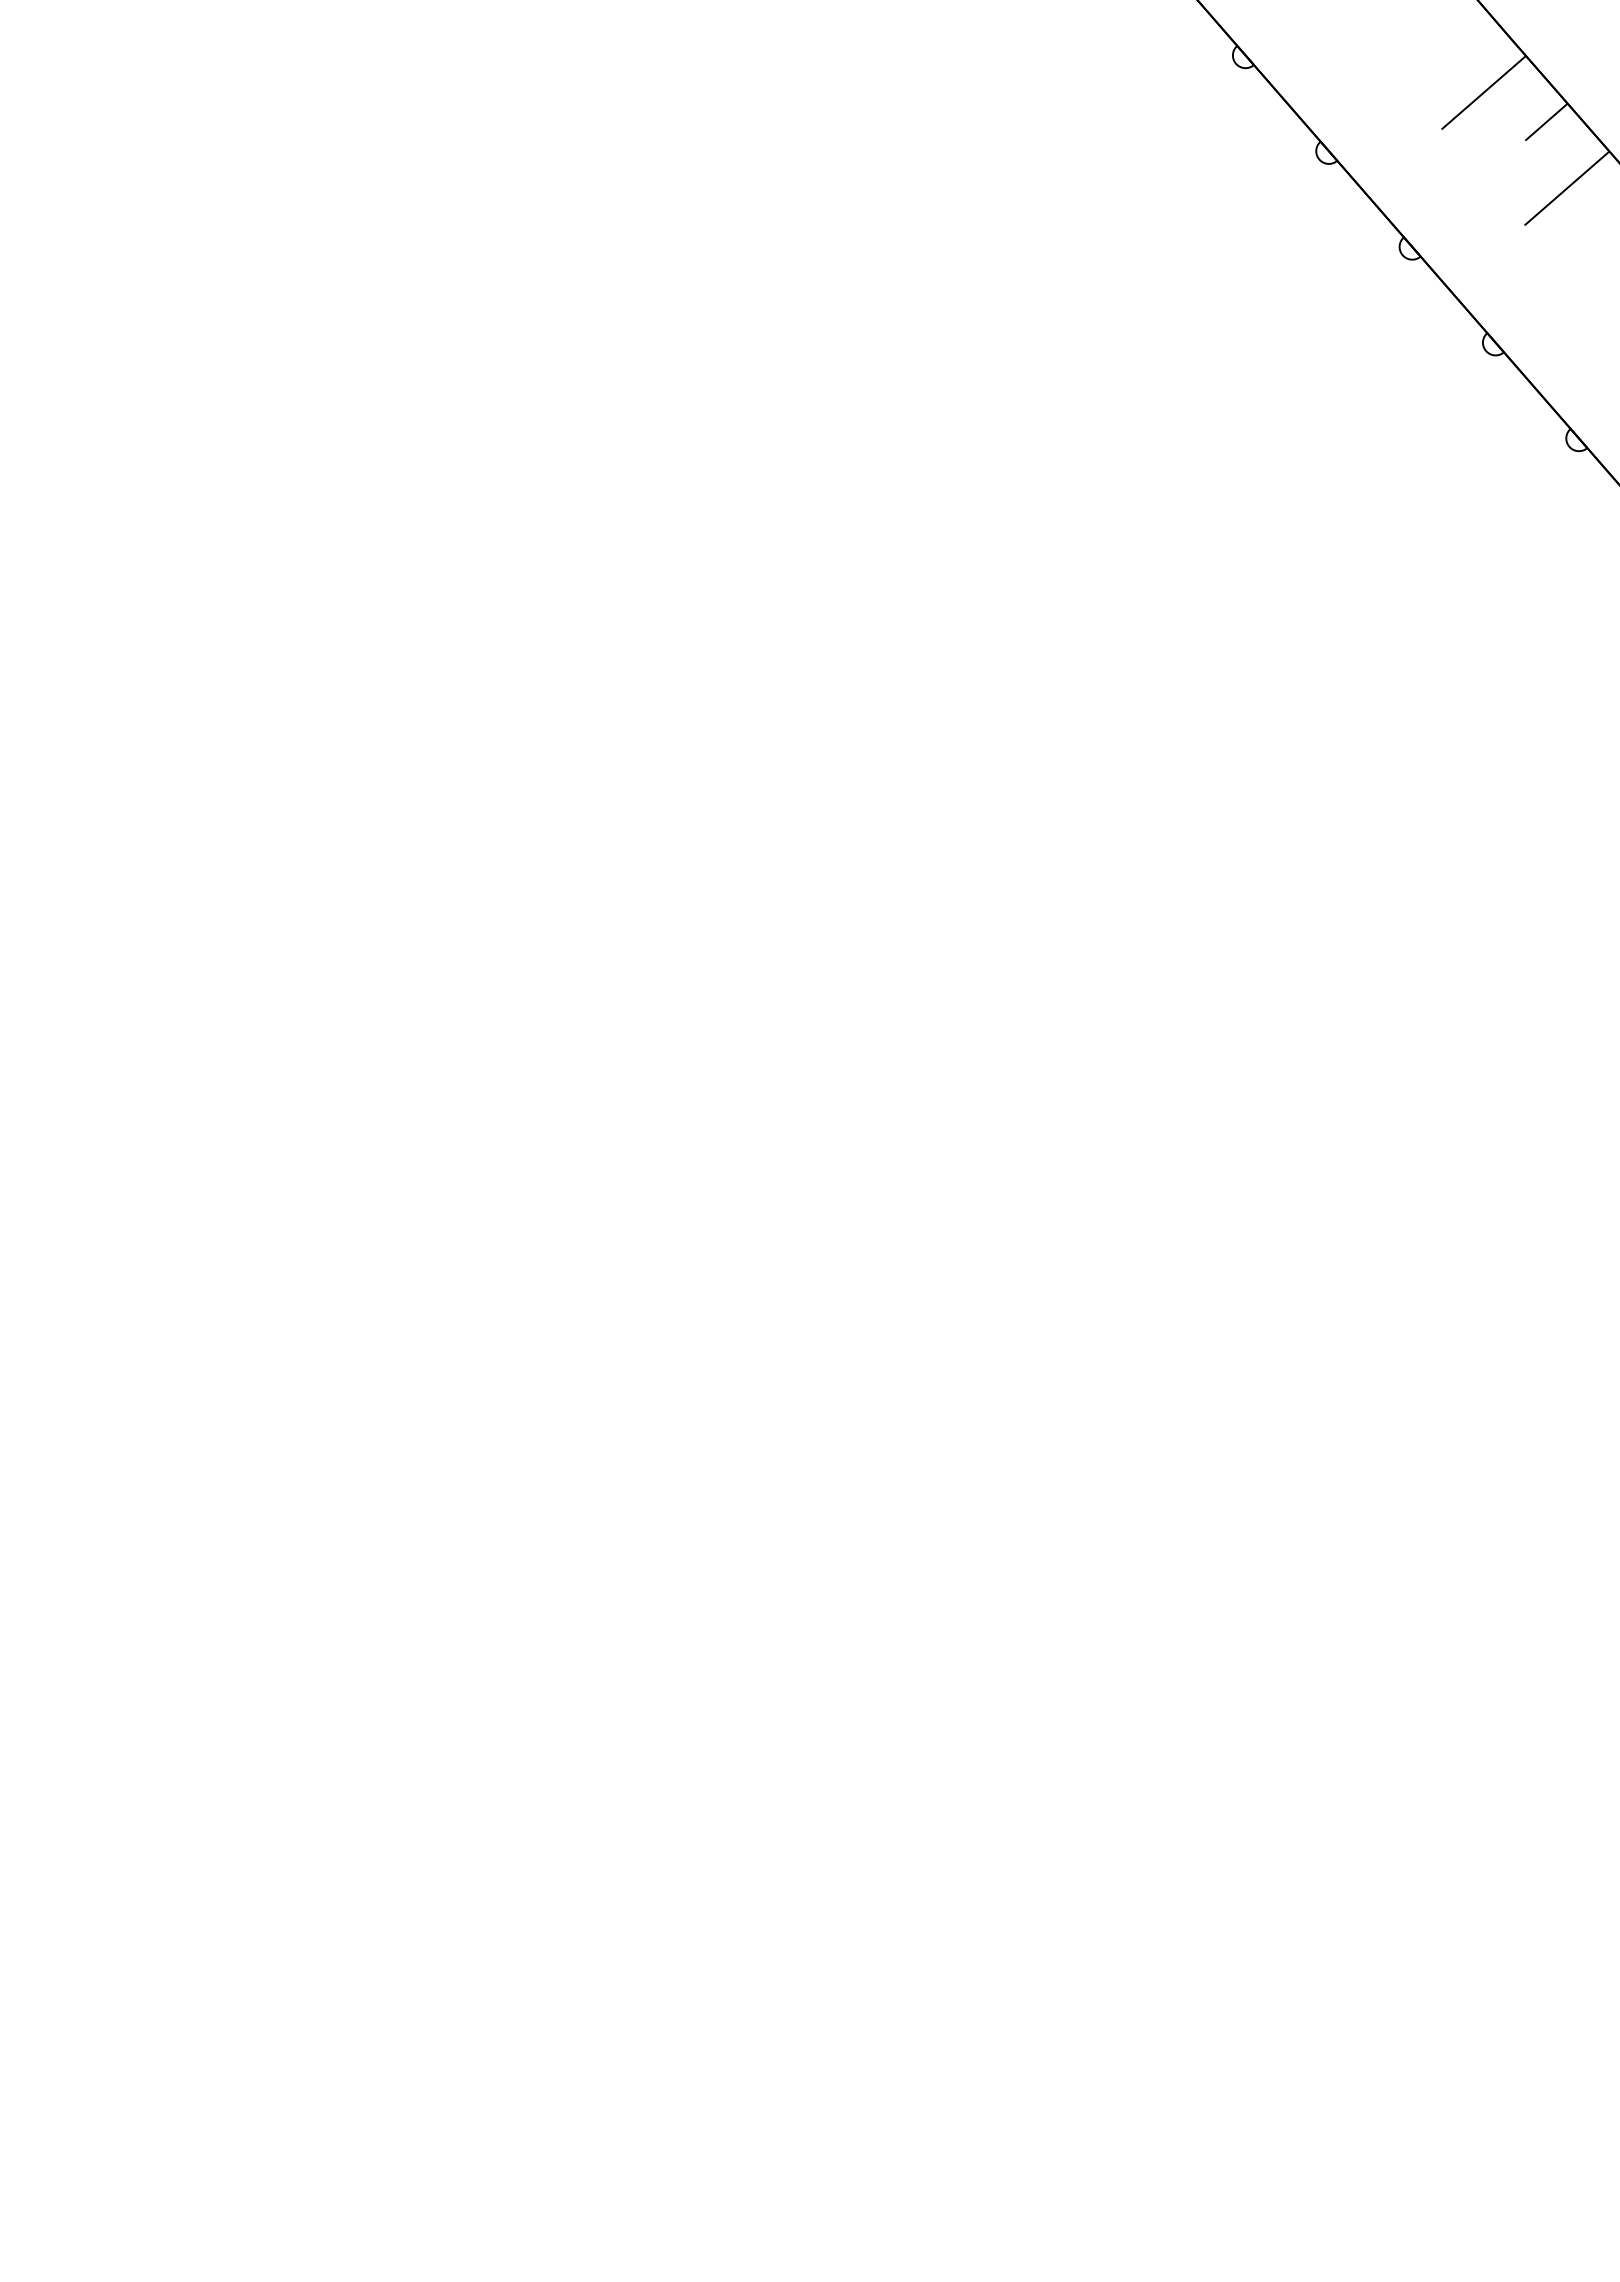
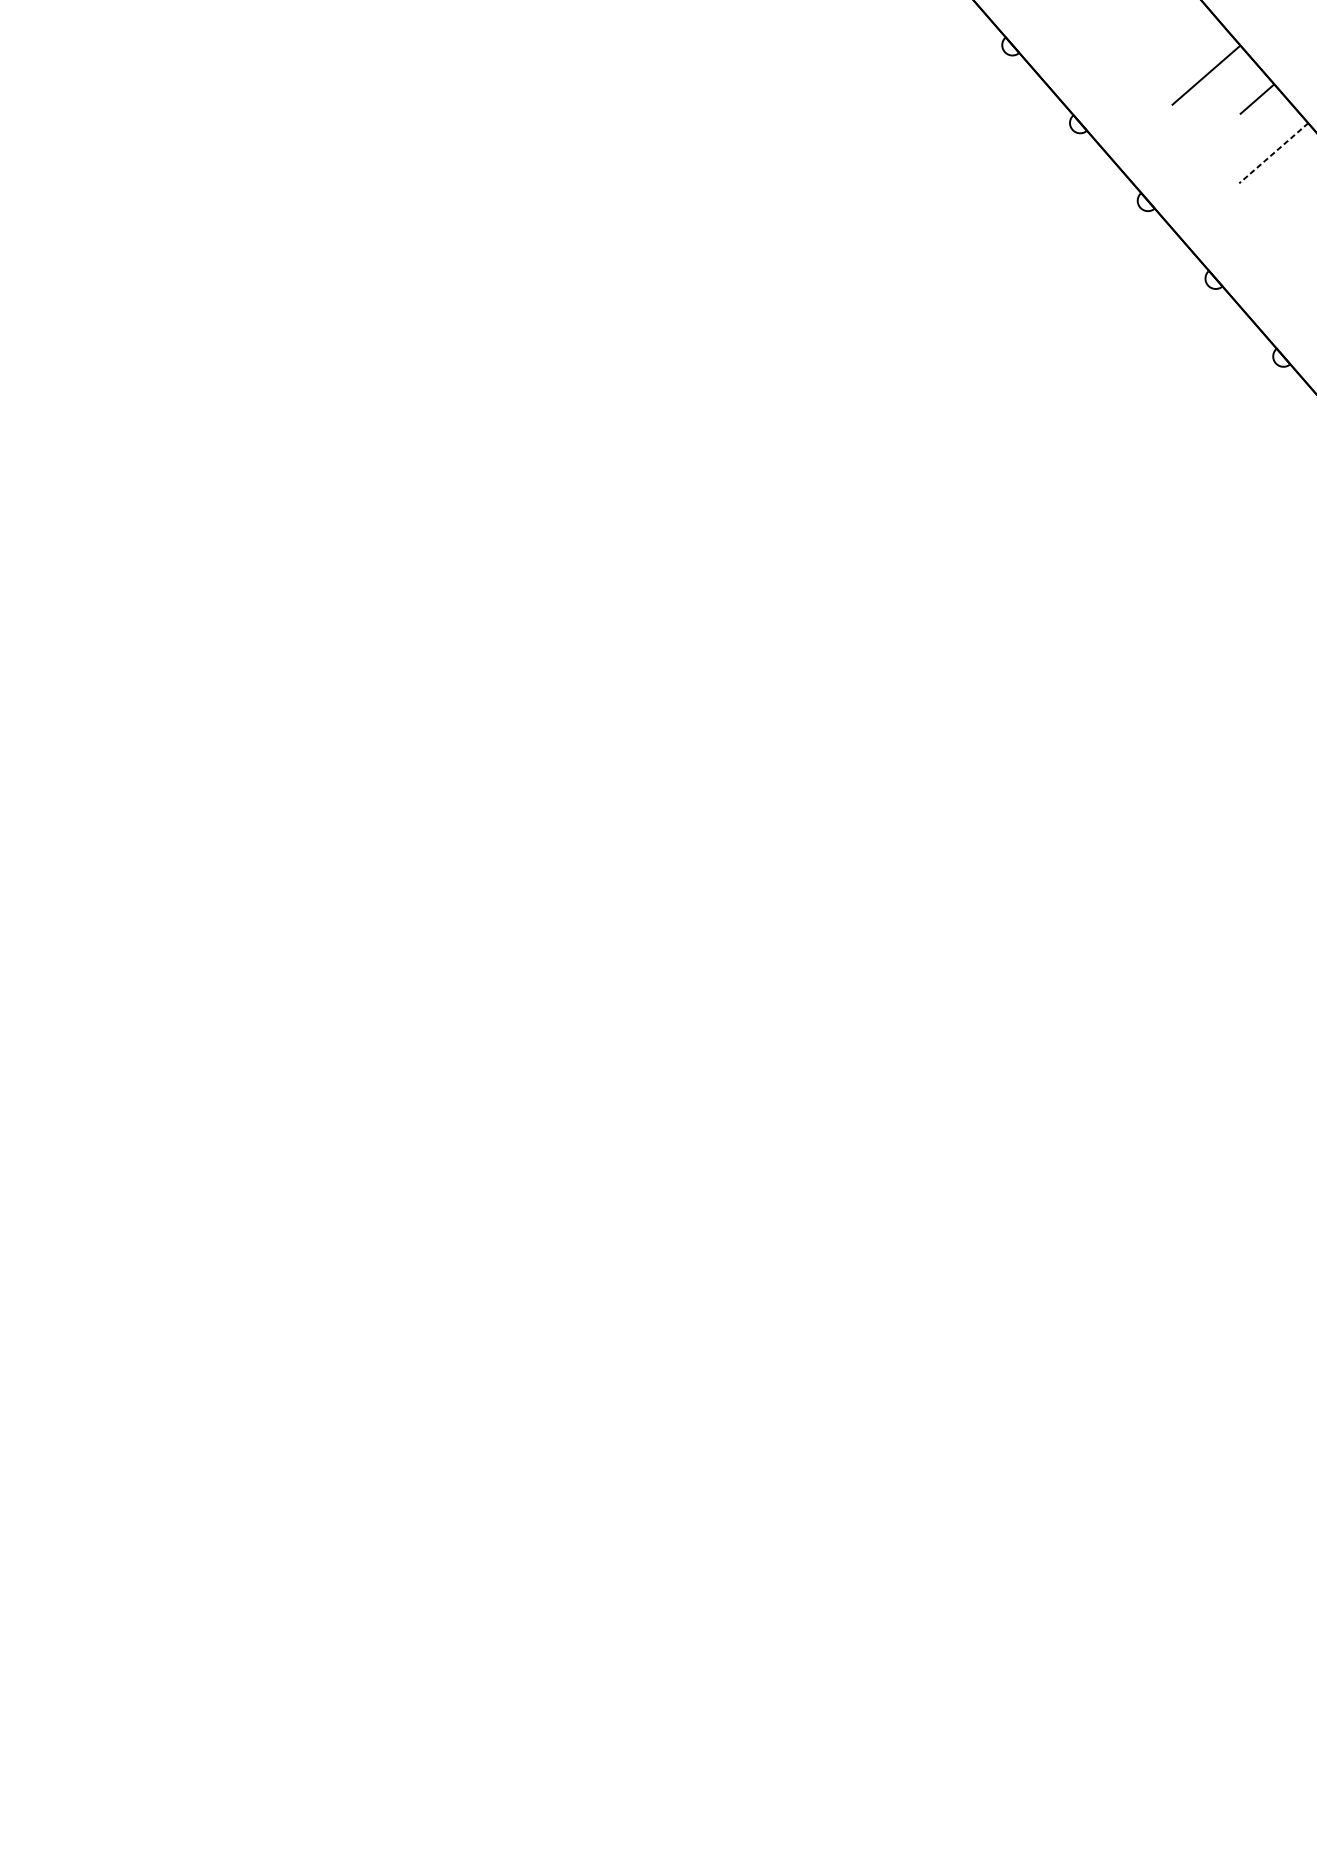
line: (1566, 188) -> (1273, 153), solid -> dashed

